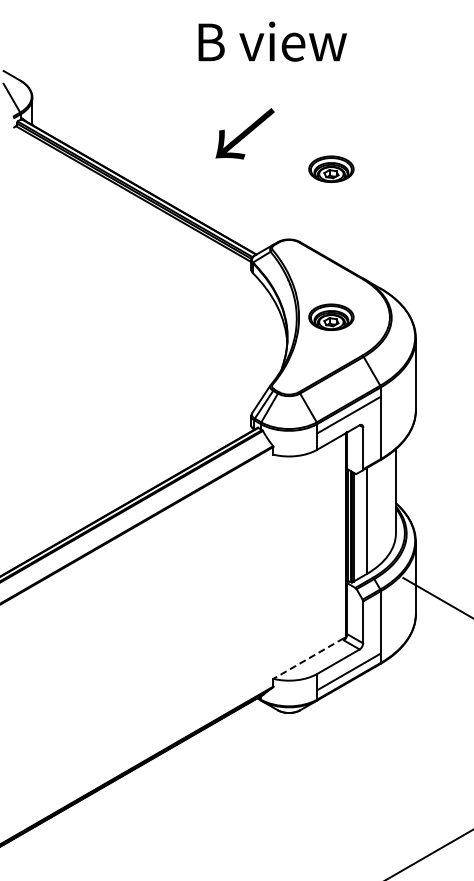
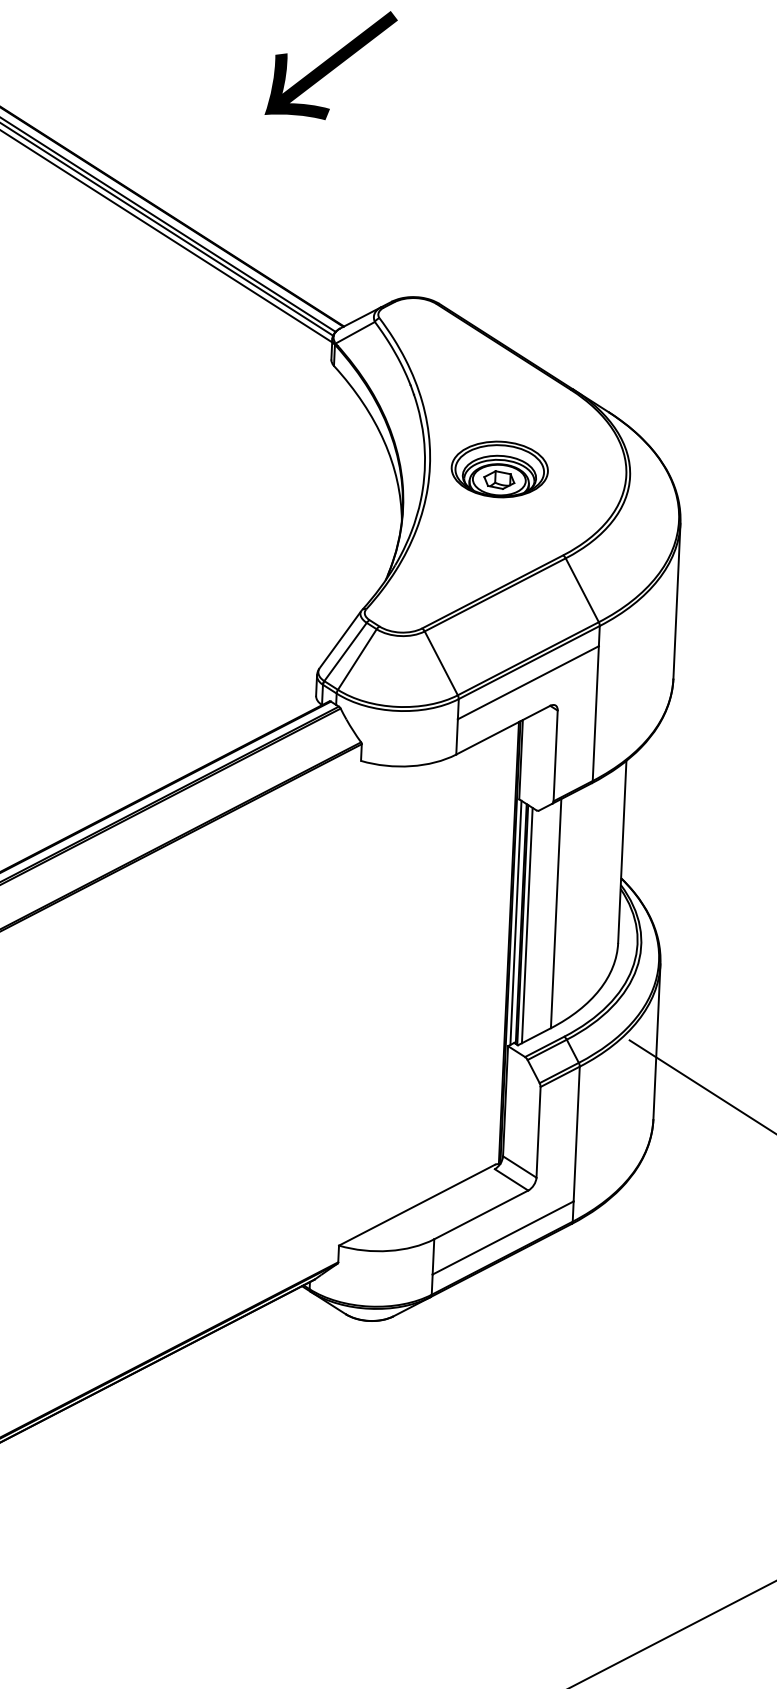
part: (331, 168) -> (514, 147), removed
line: (308, 658) -> (416, 1205), dashed -> solid

